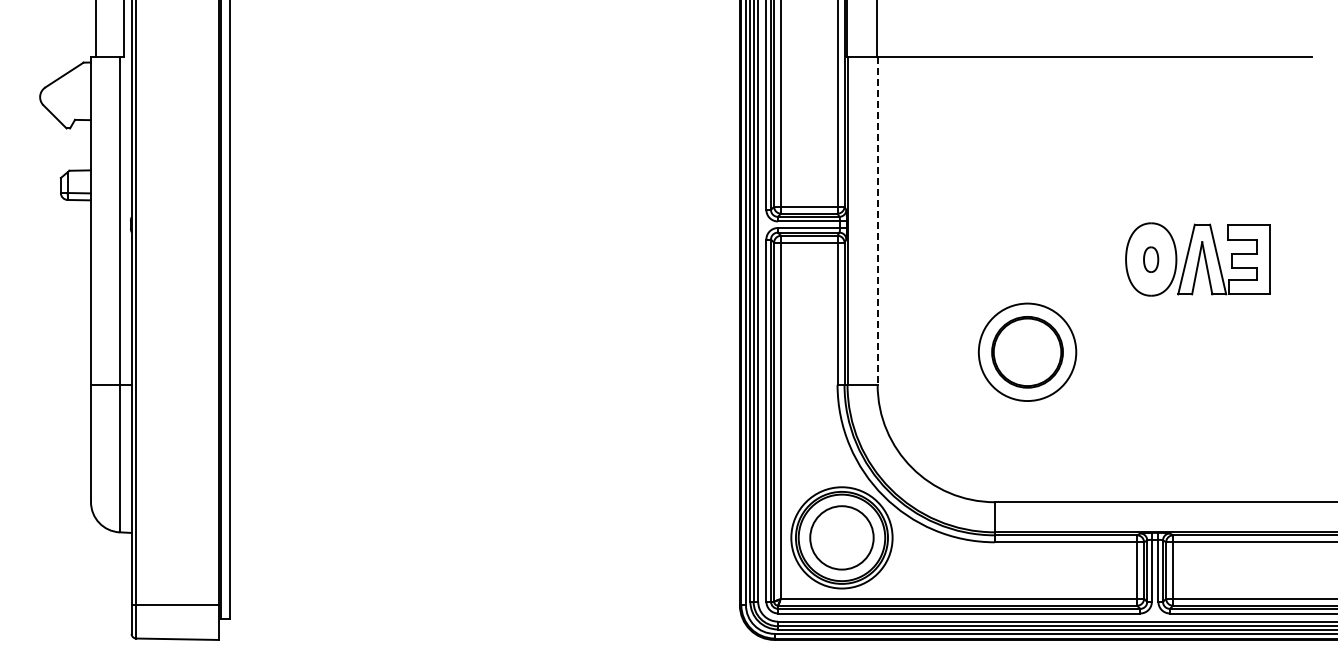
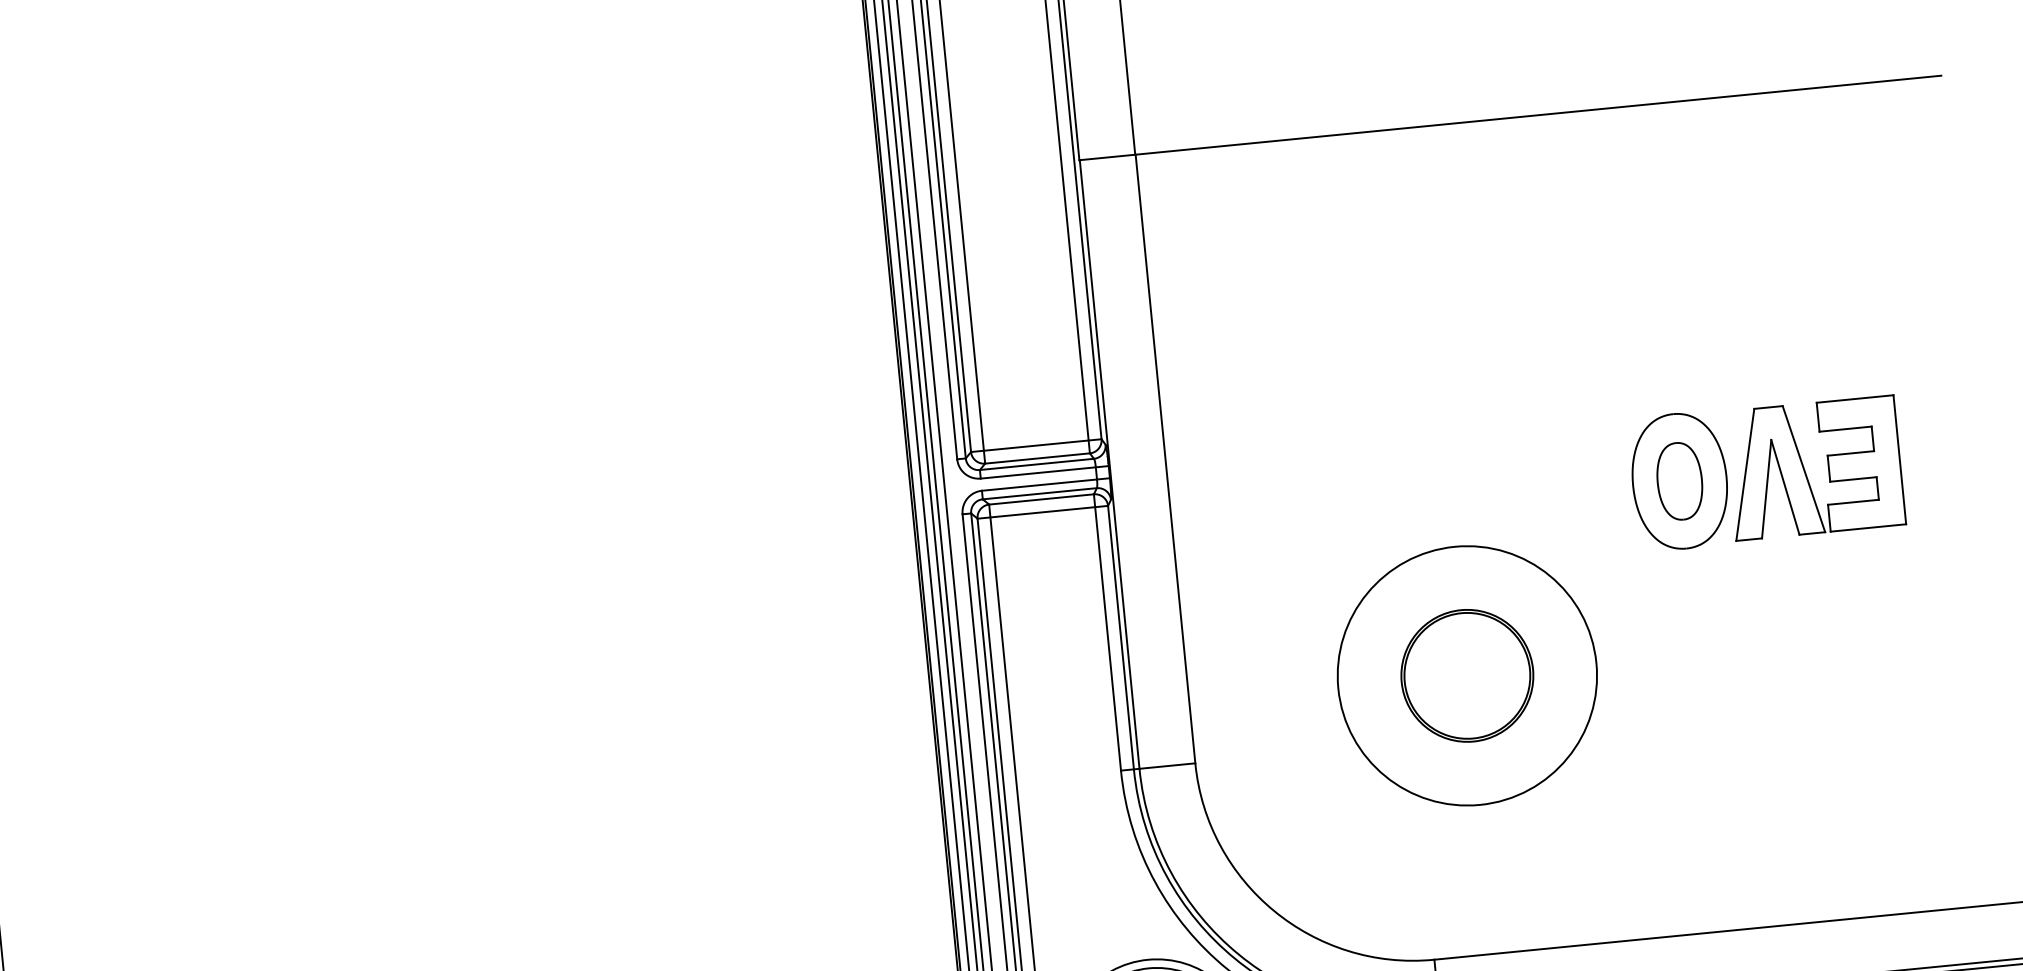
line: (877, 221) -> (1165, 460), dashed -> solid
part: (1150, 259) -> (1678, 481), size x1.67
circle: (1027, 351) -> (1467, 674), size x1.43

